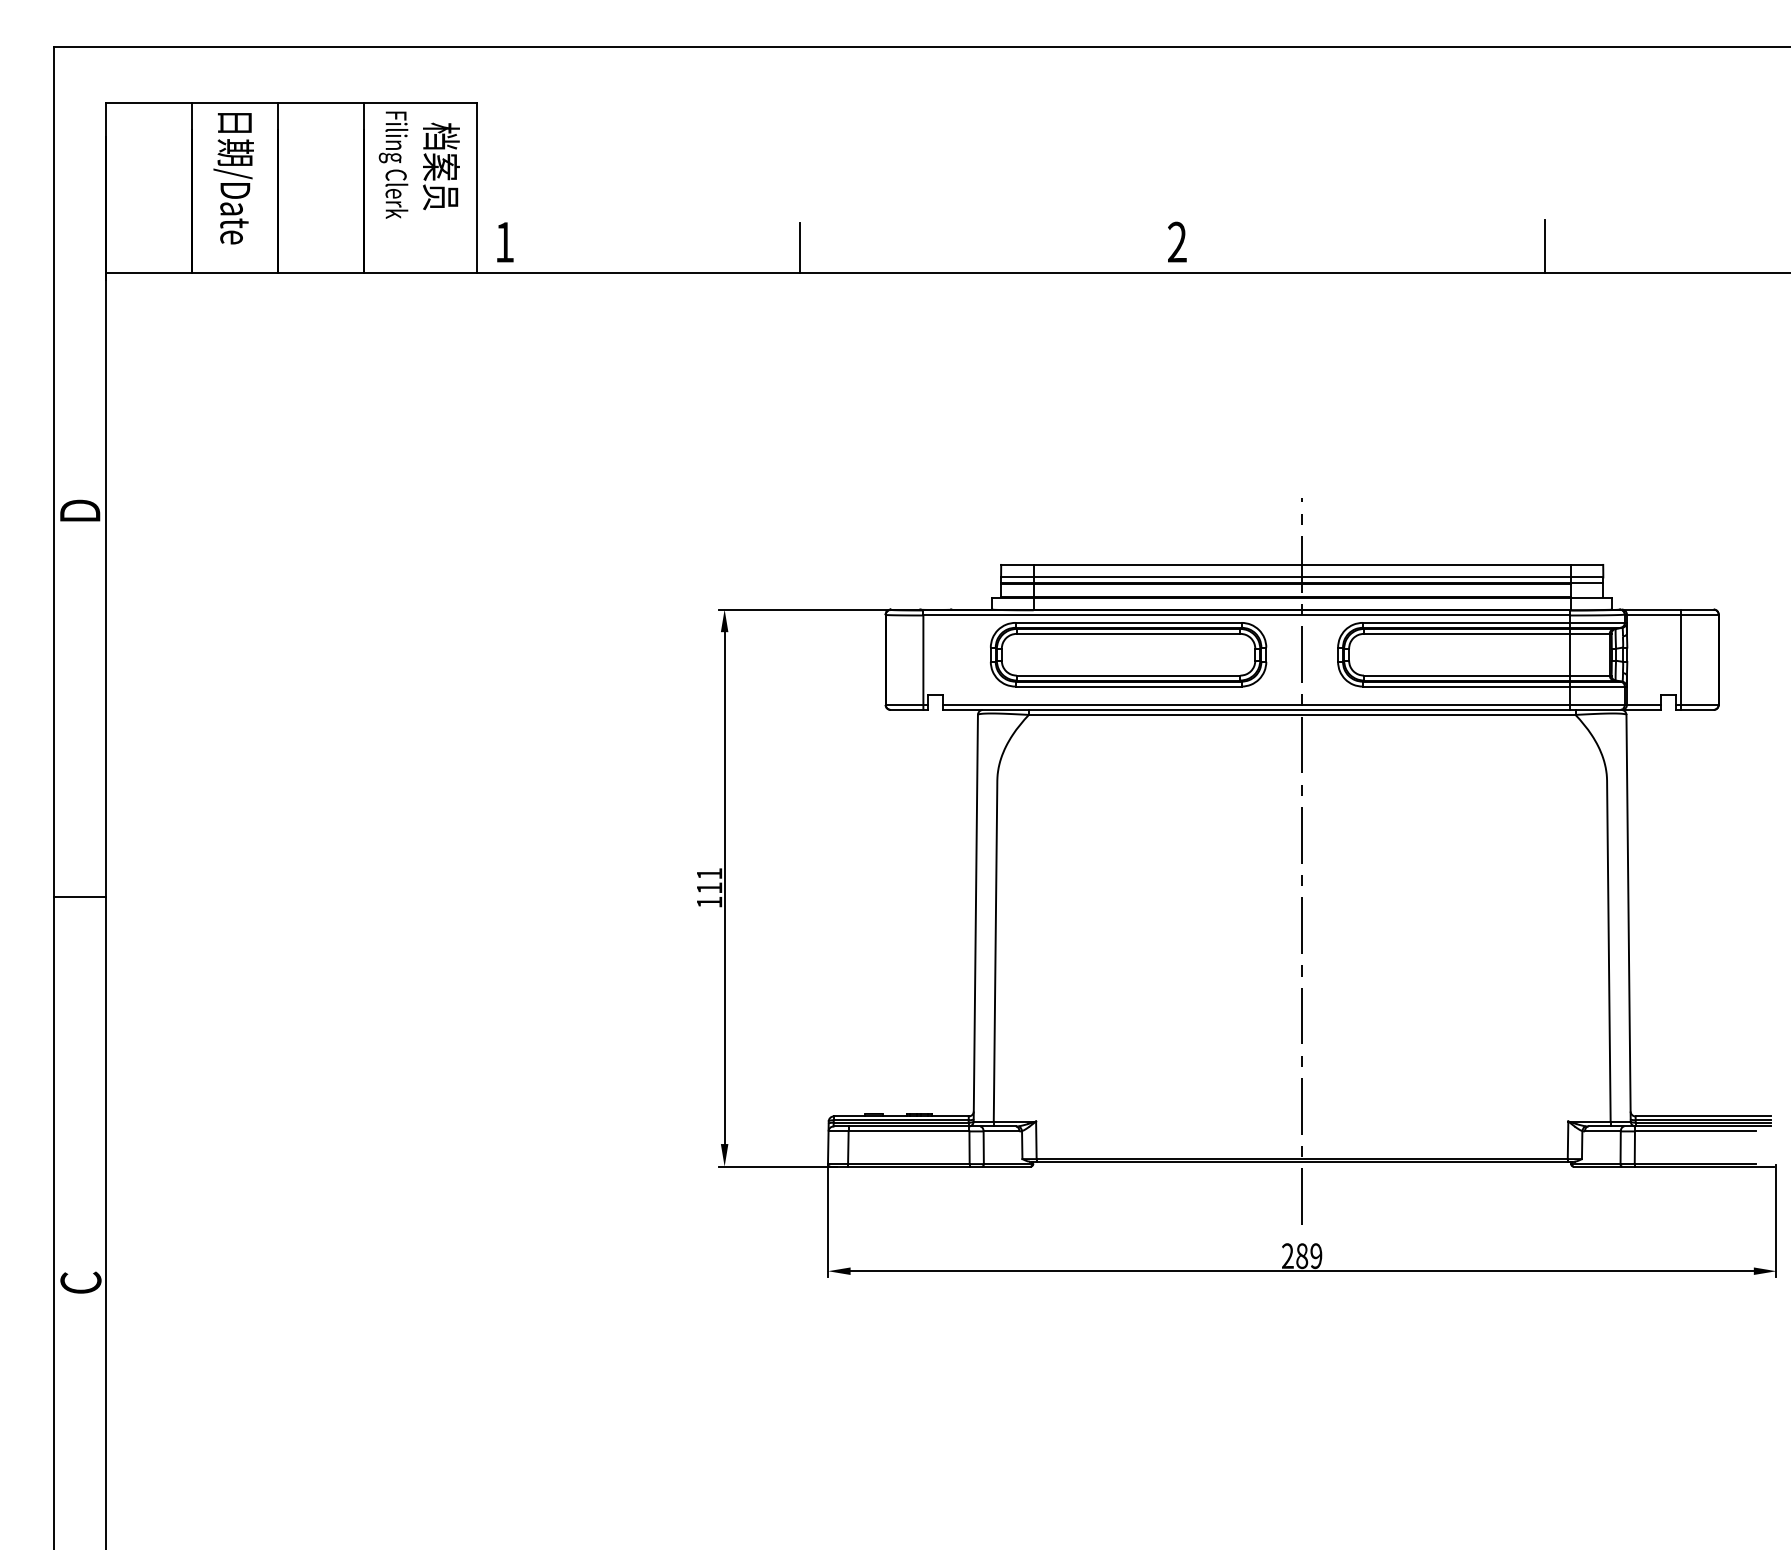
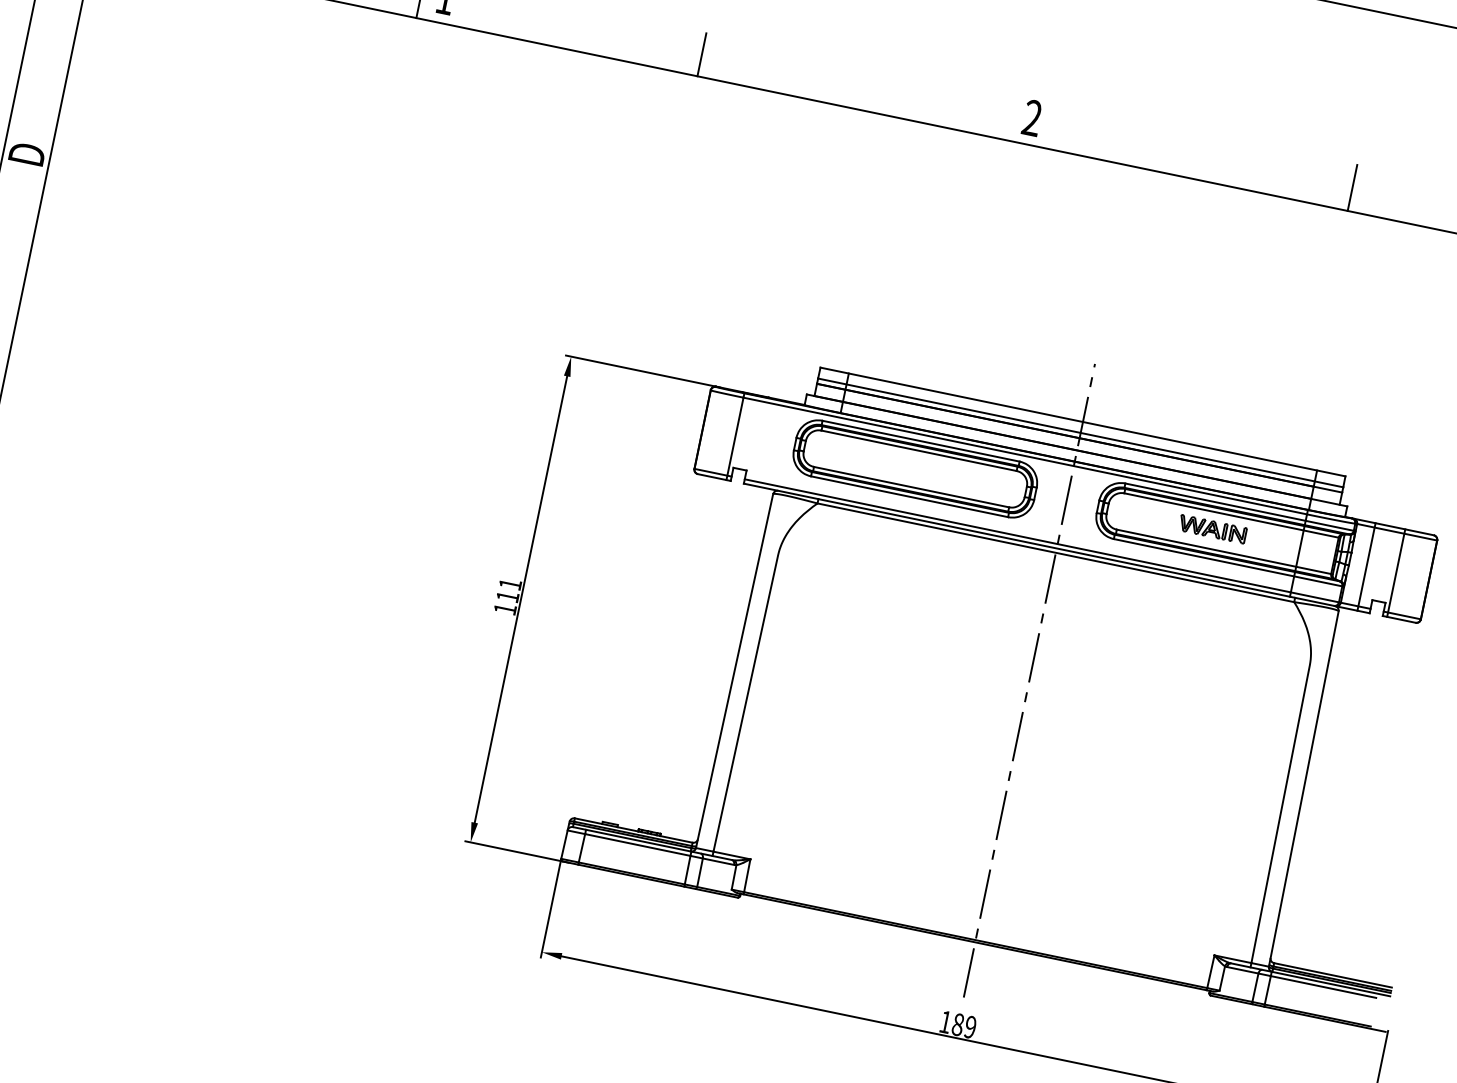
part: (1469, 652) -> (1213, 528), added
line: (1647, 659) -> (1366, 566), added
text: (1287, 1255) -> (945, 1021), 289 -> 189

